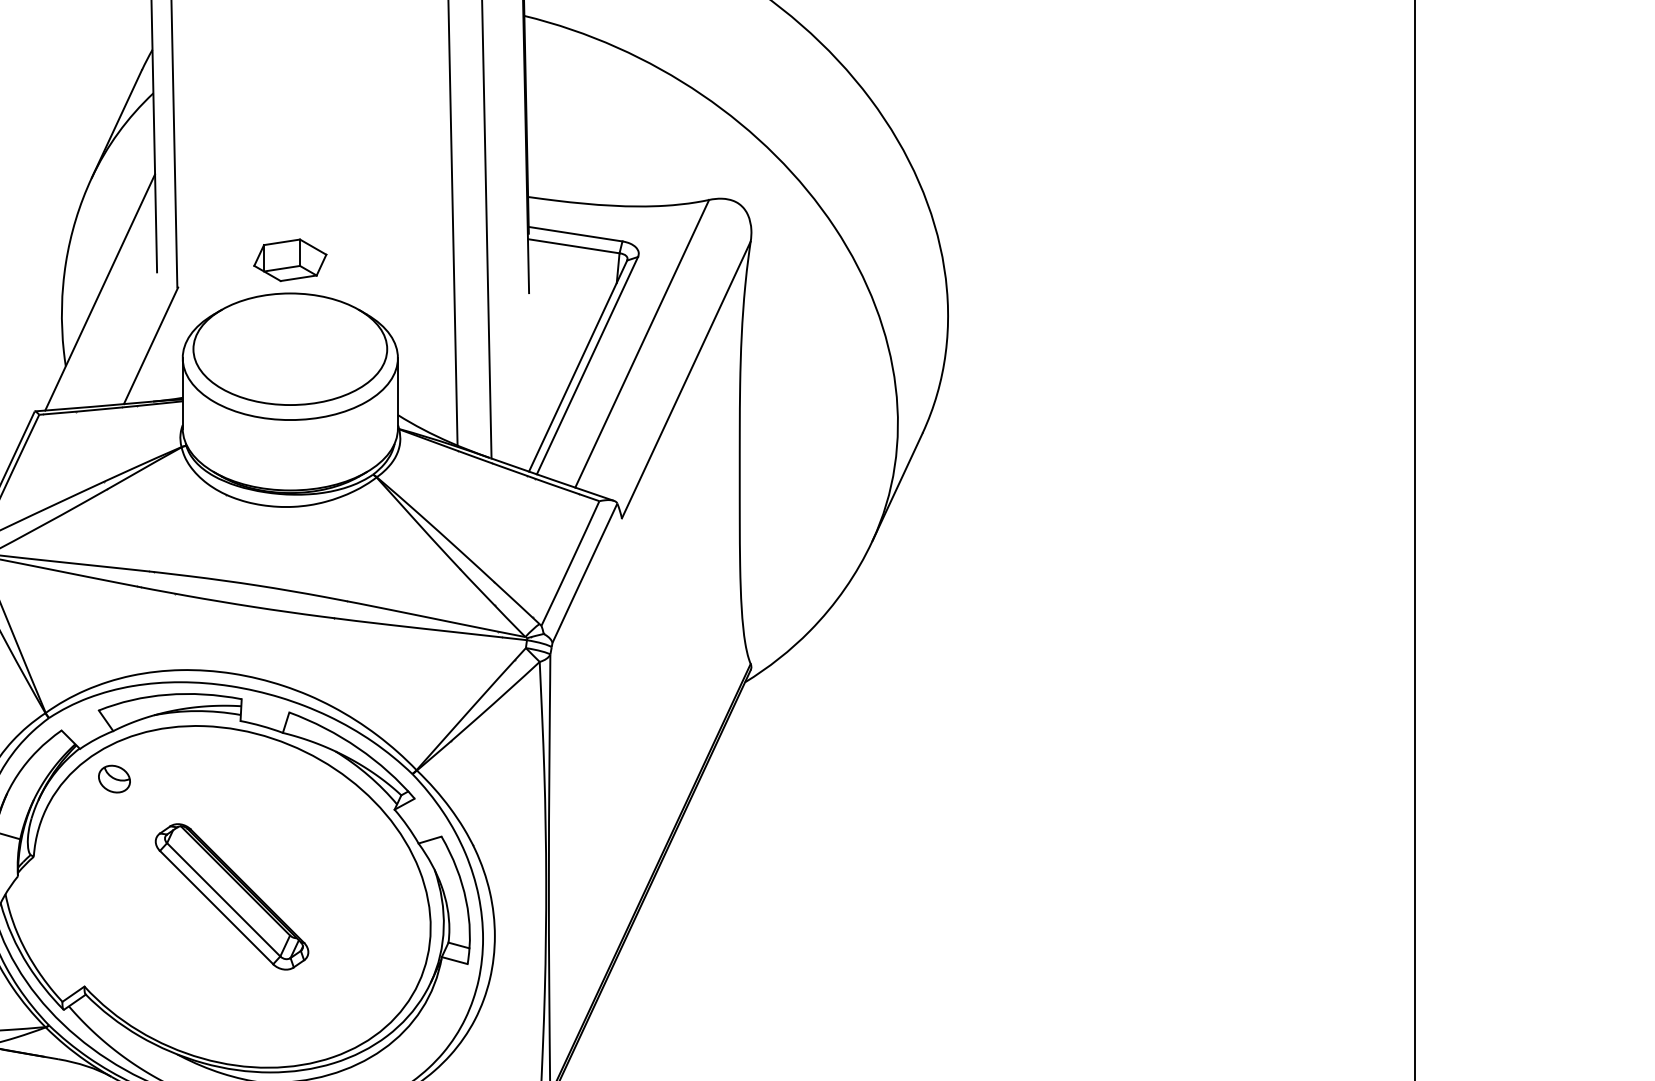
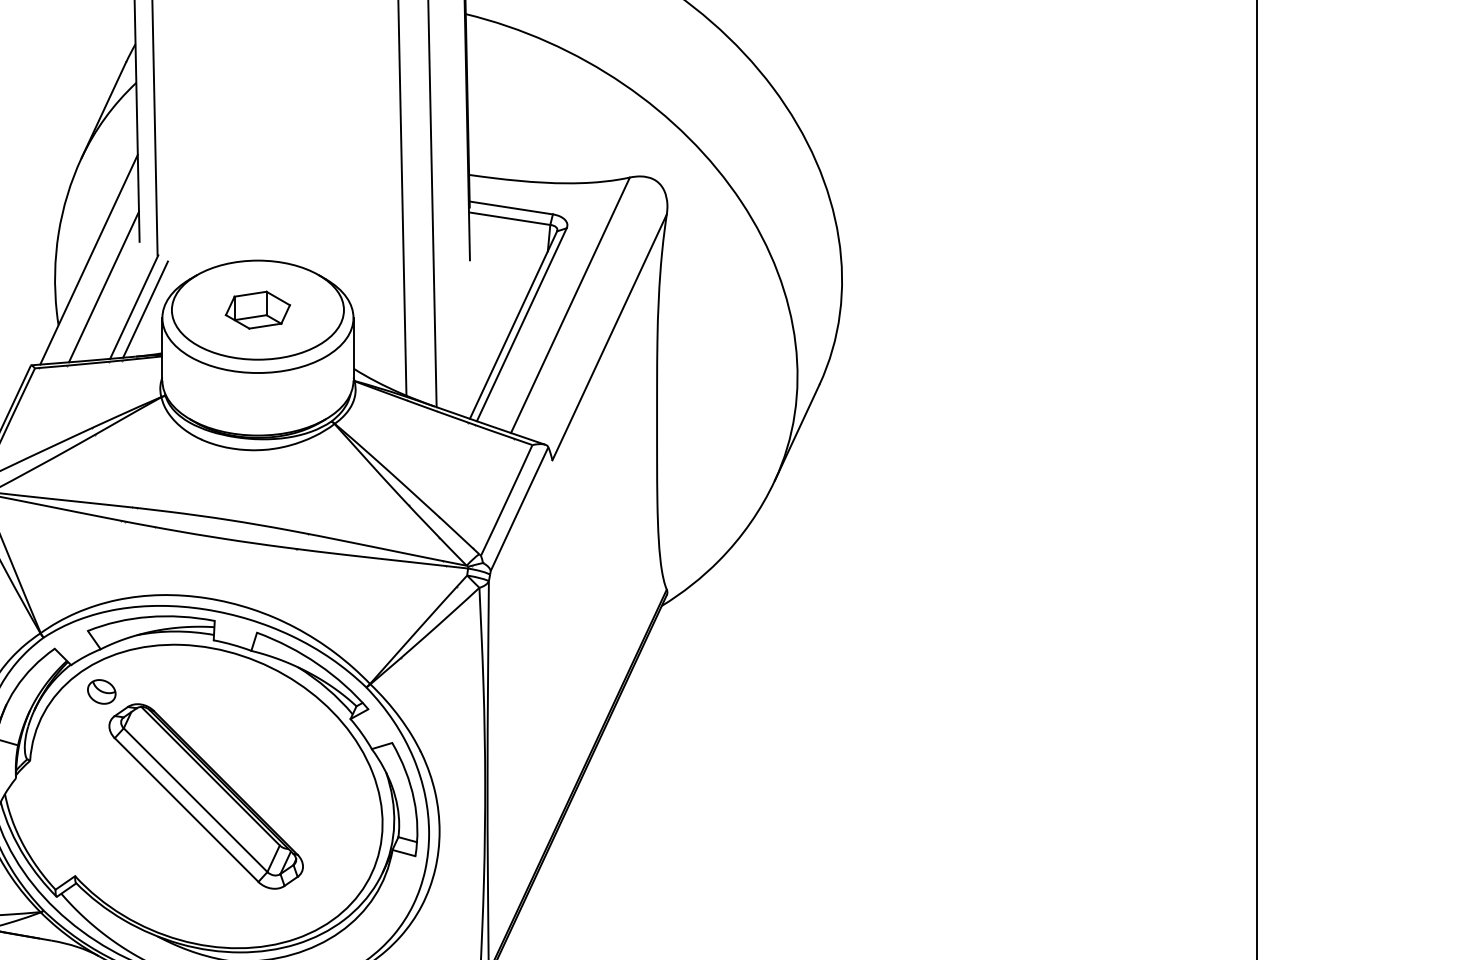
part: (290, 260) -> (258, 310), moved
line: (116, 323) -> (103, 287), added
line: (163, 348) -> (145, 309), added
part: (231, 896) -> (205, 796), size x1.43

